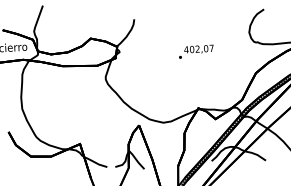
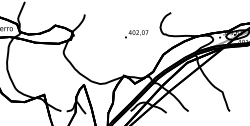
text: (196, 52) -> (136, 34), moved

